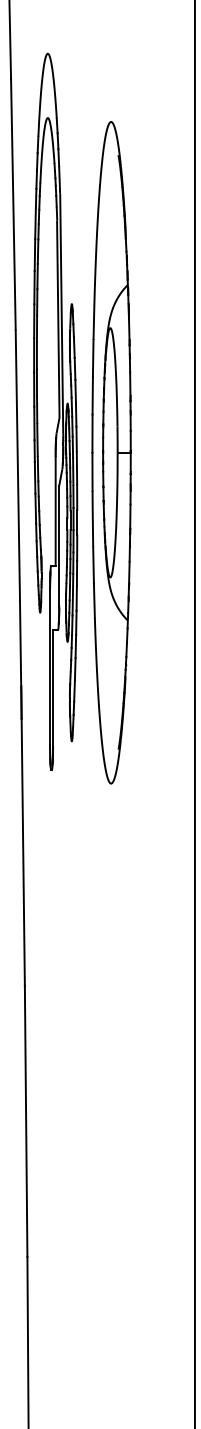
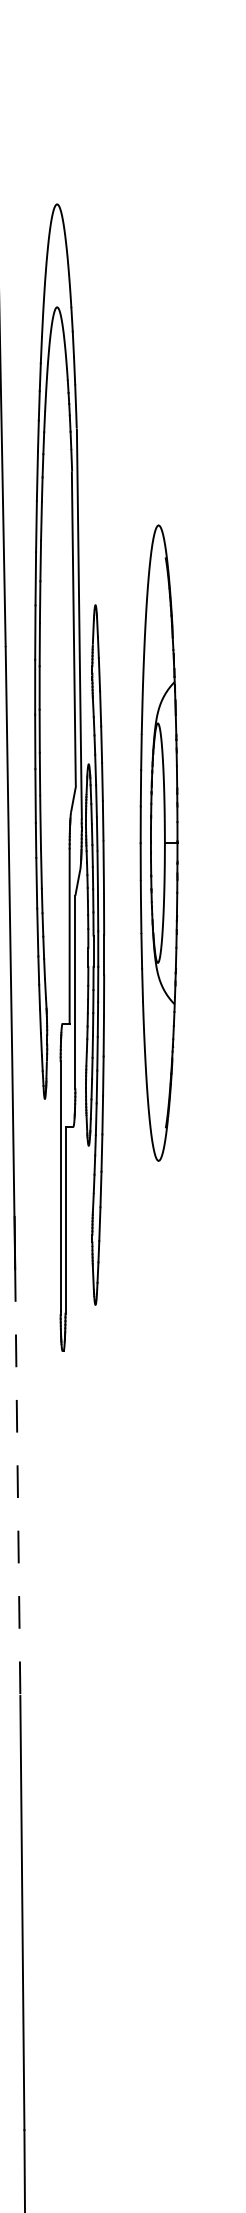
part: (111, 452) -> (158, 842), size x0.6
line: (23, 852) -> (18, 1482), solid -> dashed

